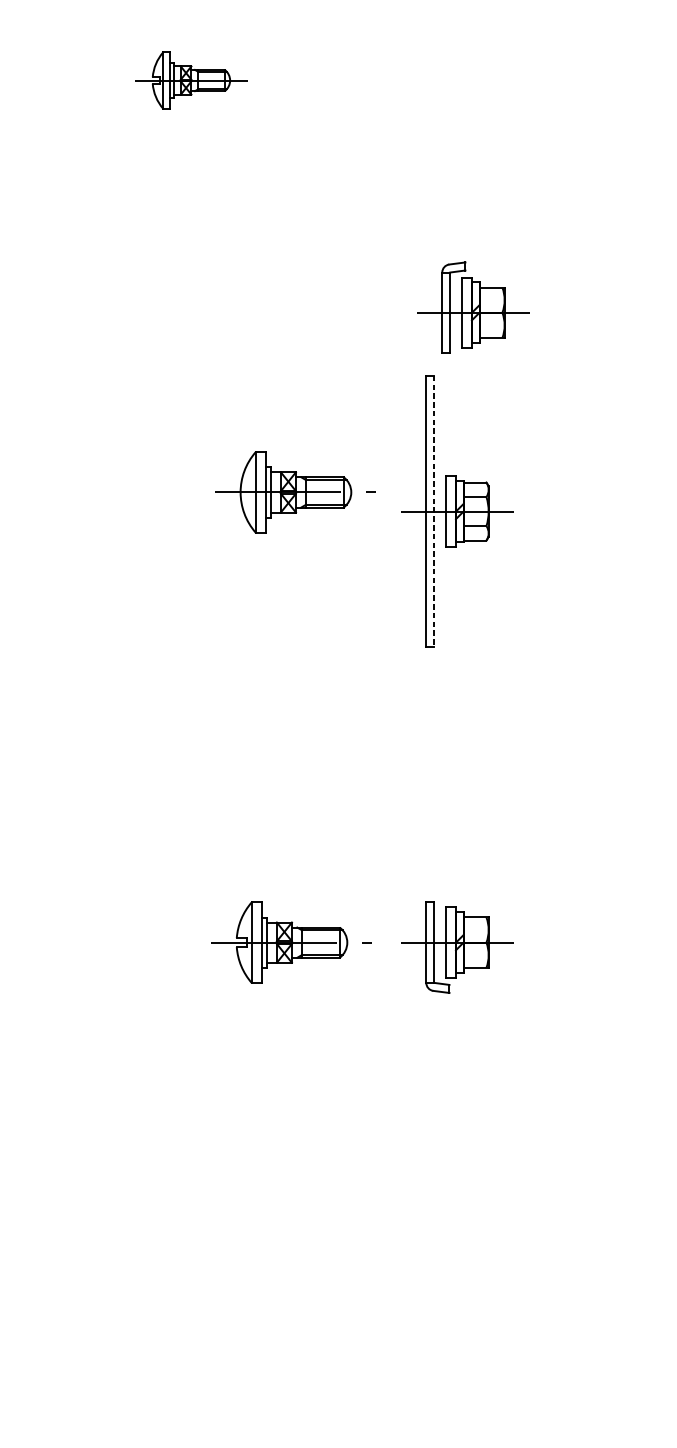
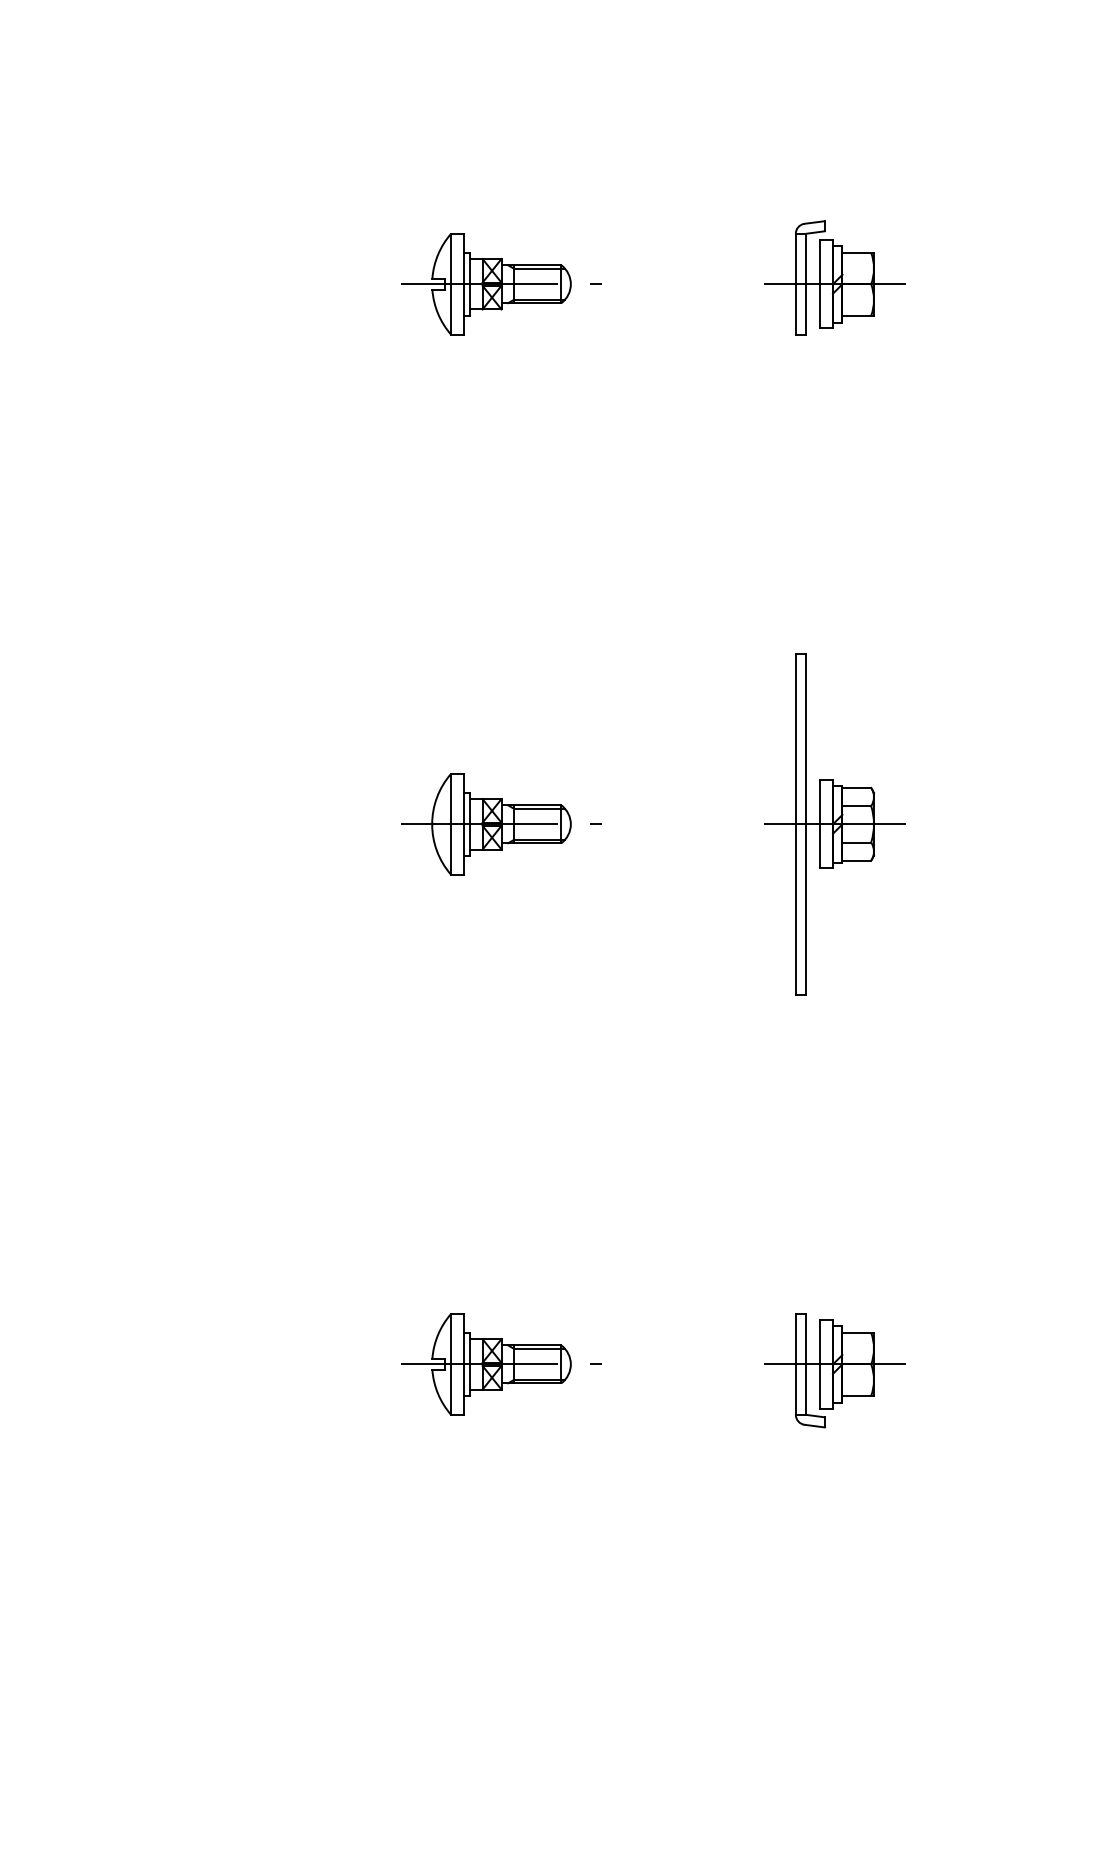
part: (191, 80) -> (501, 284), size x1.43
part: (473, 307) -> (834, 277), moved
part: (295, 492) -> (501, 824), moved
line: (434, 511) -> (805, 824), dashed -> solid
part: (291, 942) -> (501, 1364), moved

